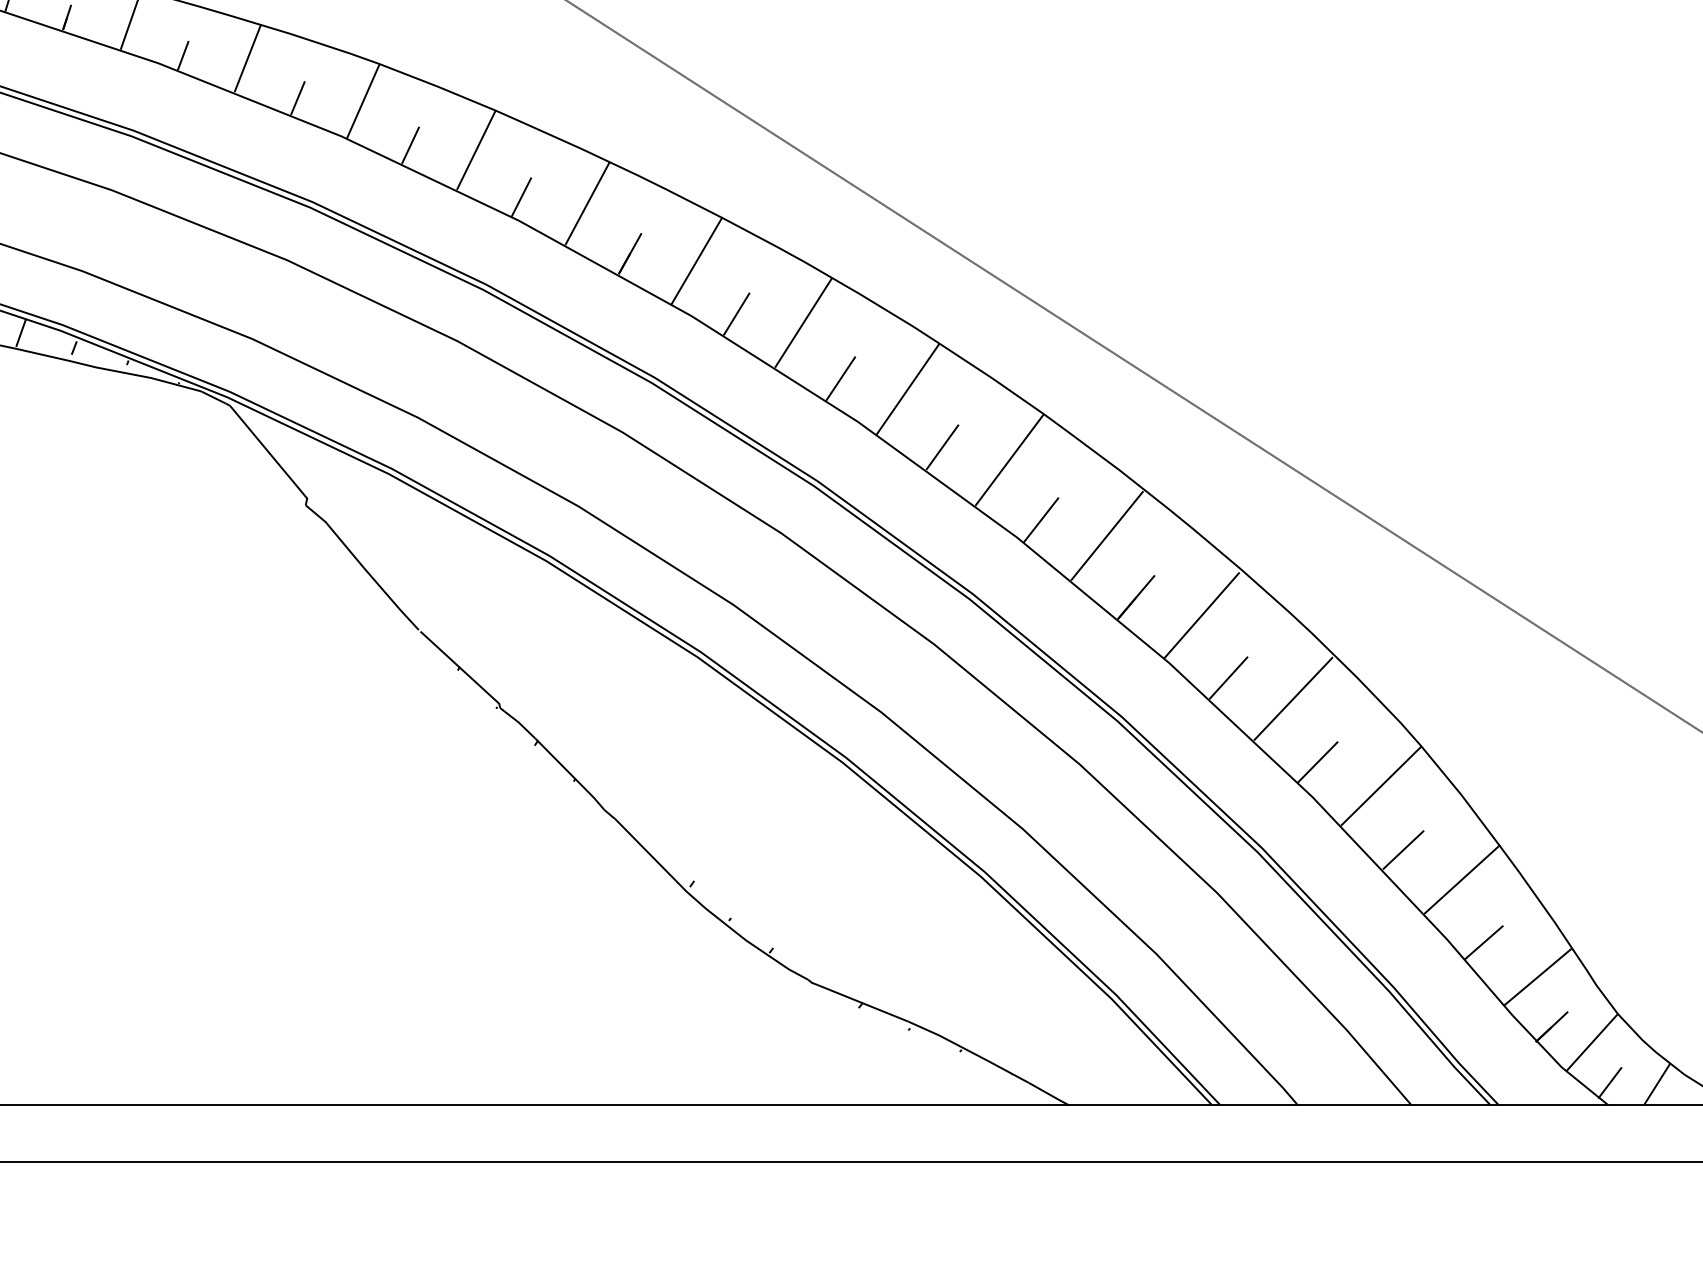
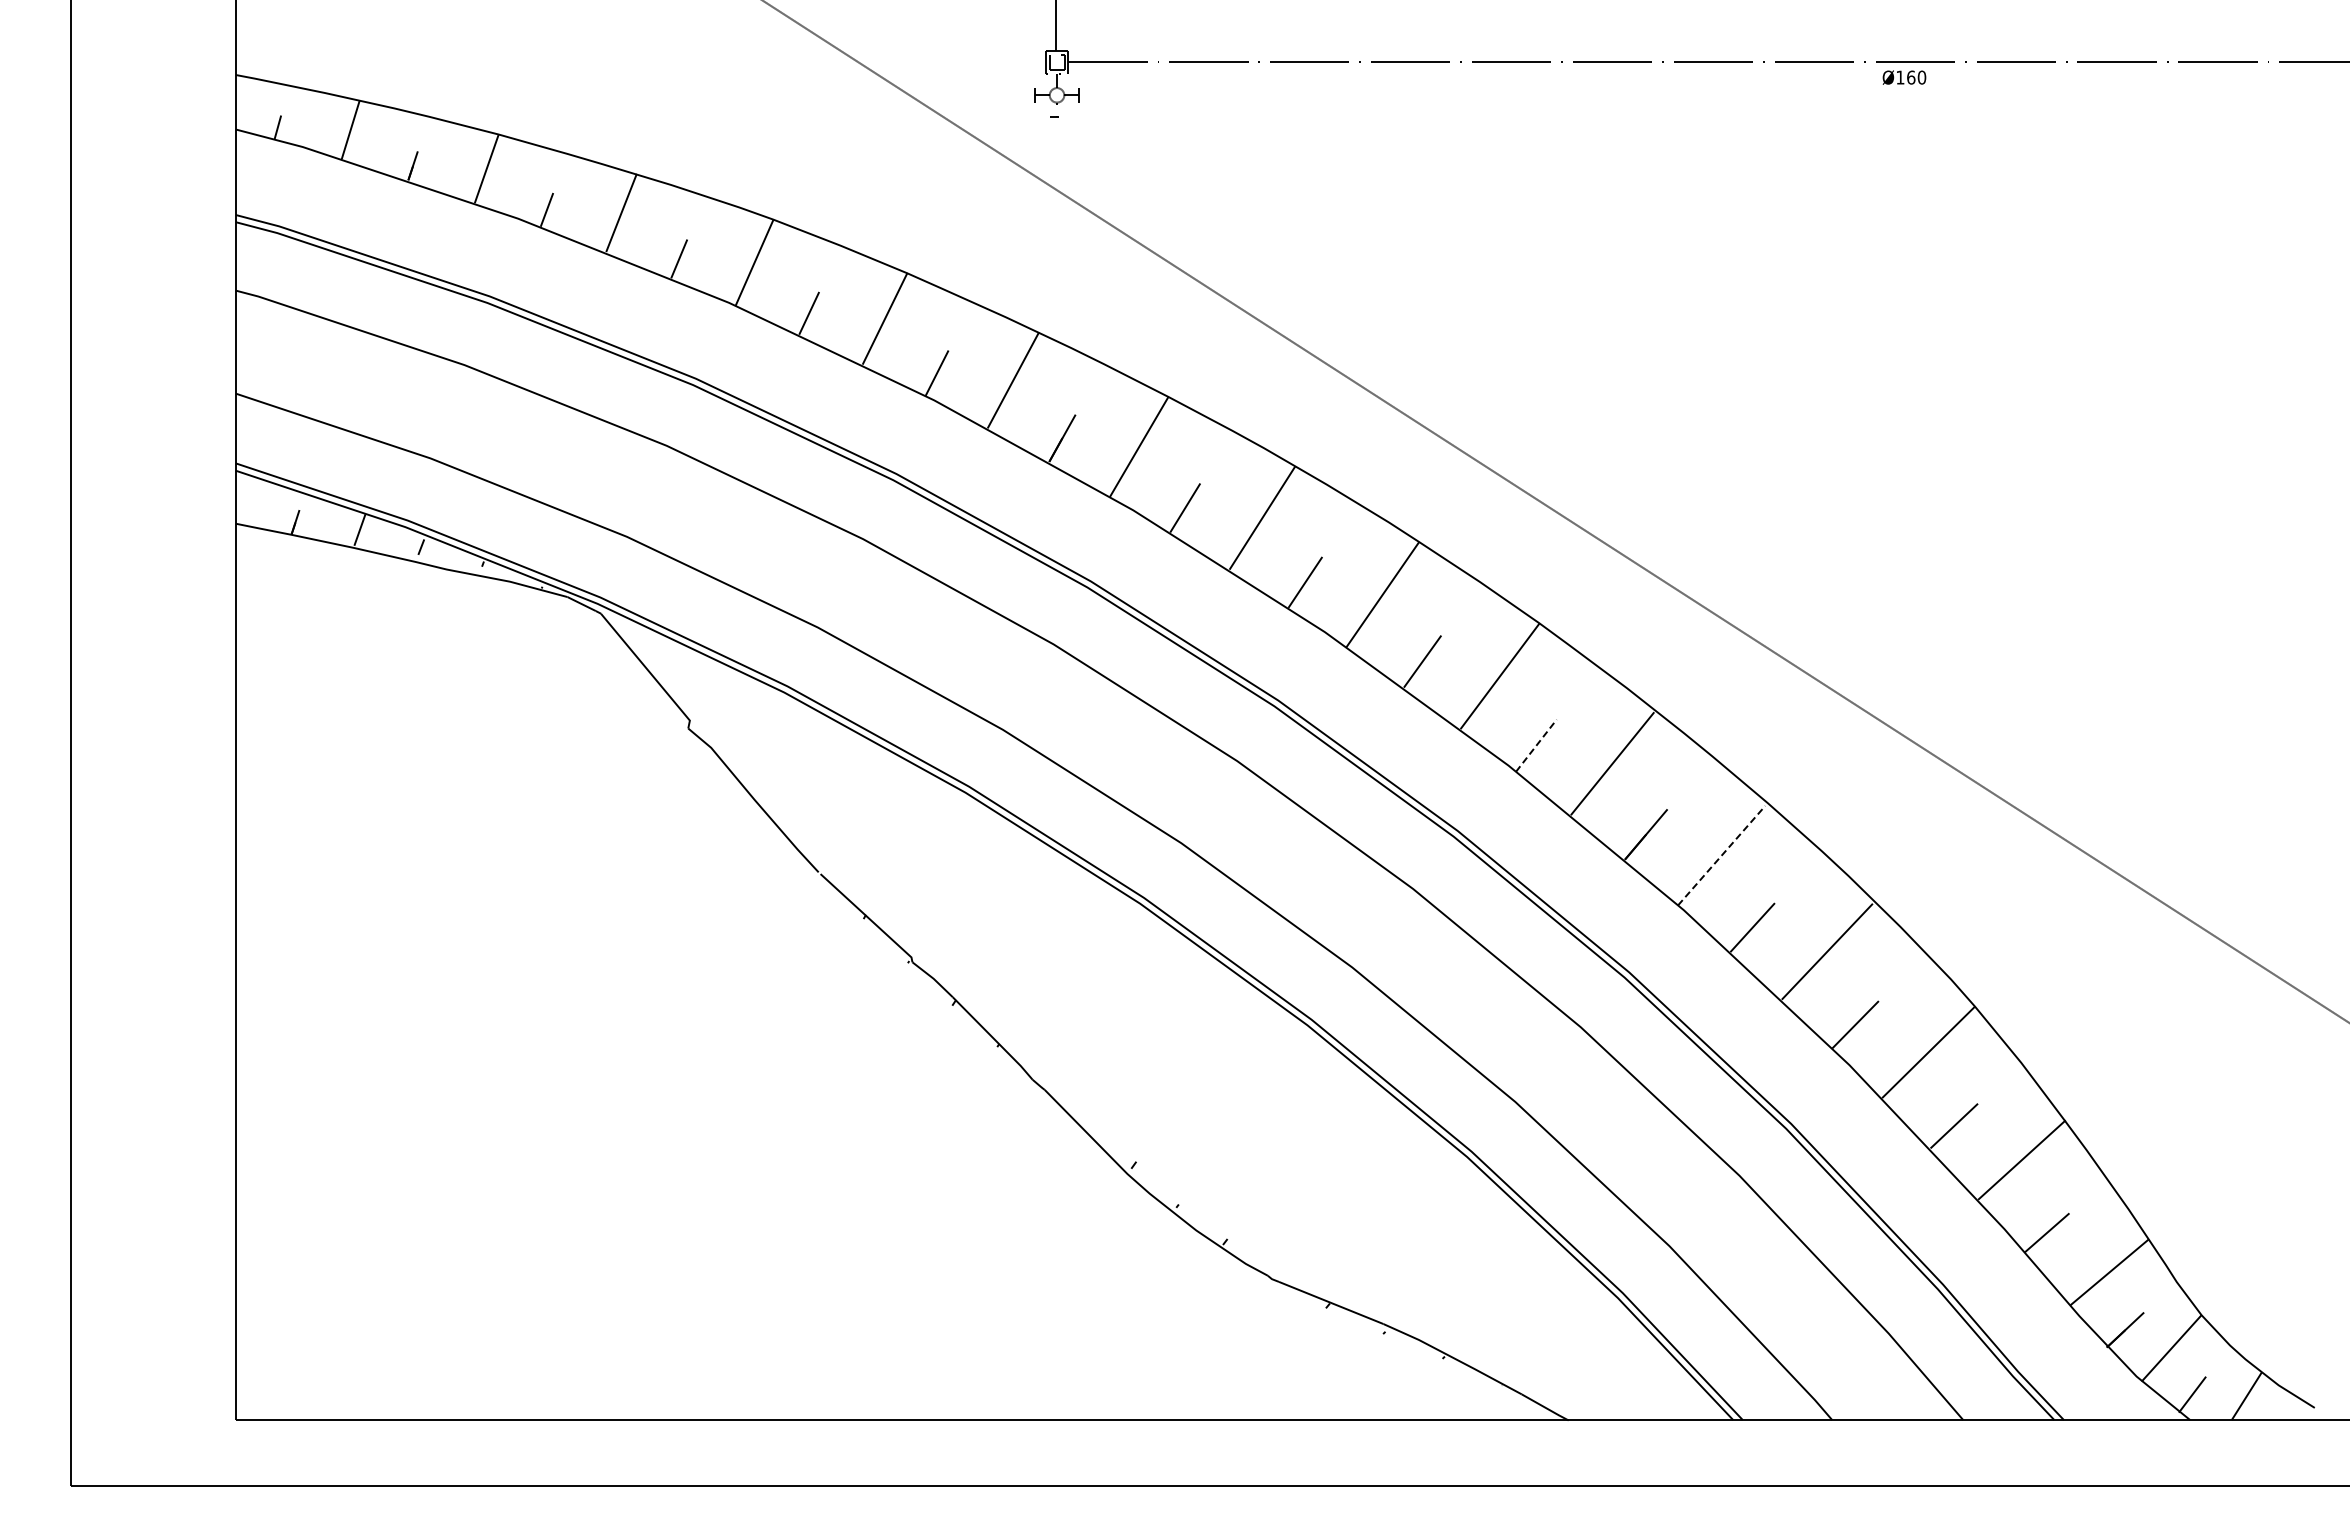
line: (1041, 520) -> (1536, 745), solid -> dashed
line: (1202, 615) -> (1722, 855), solid -> dashed

